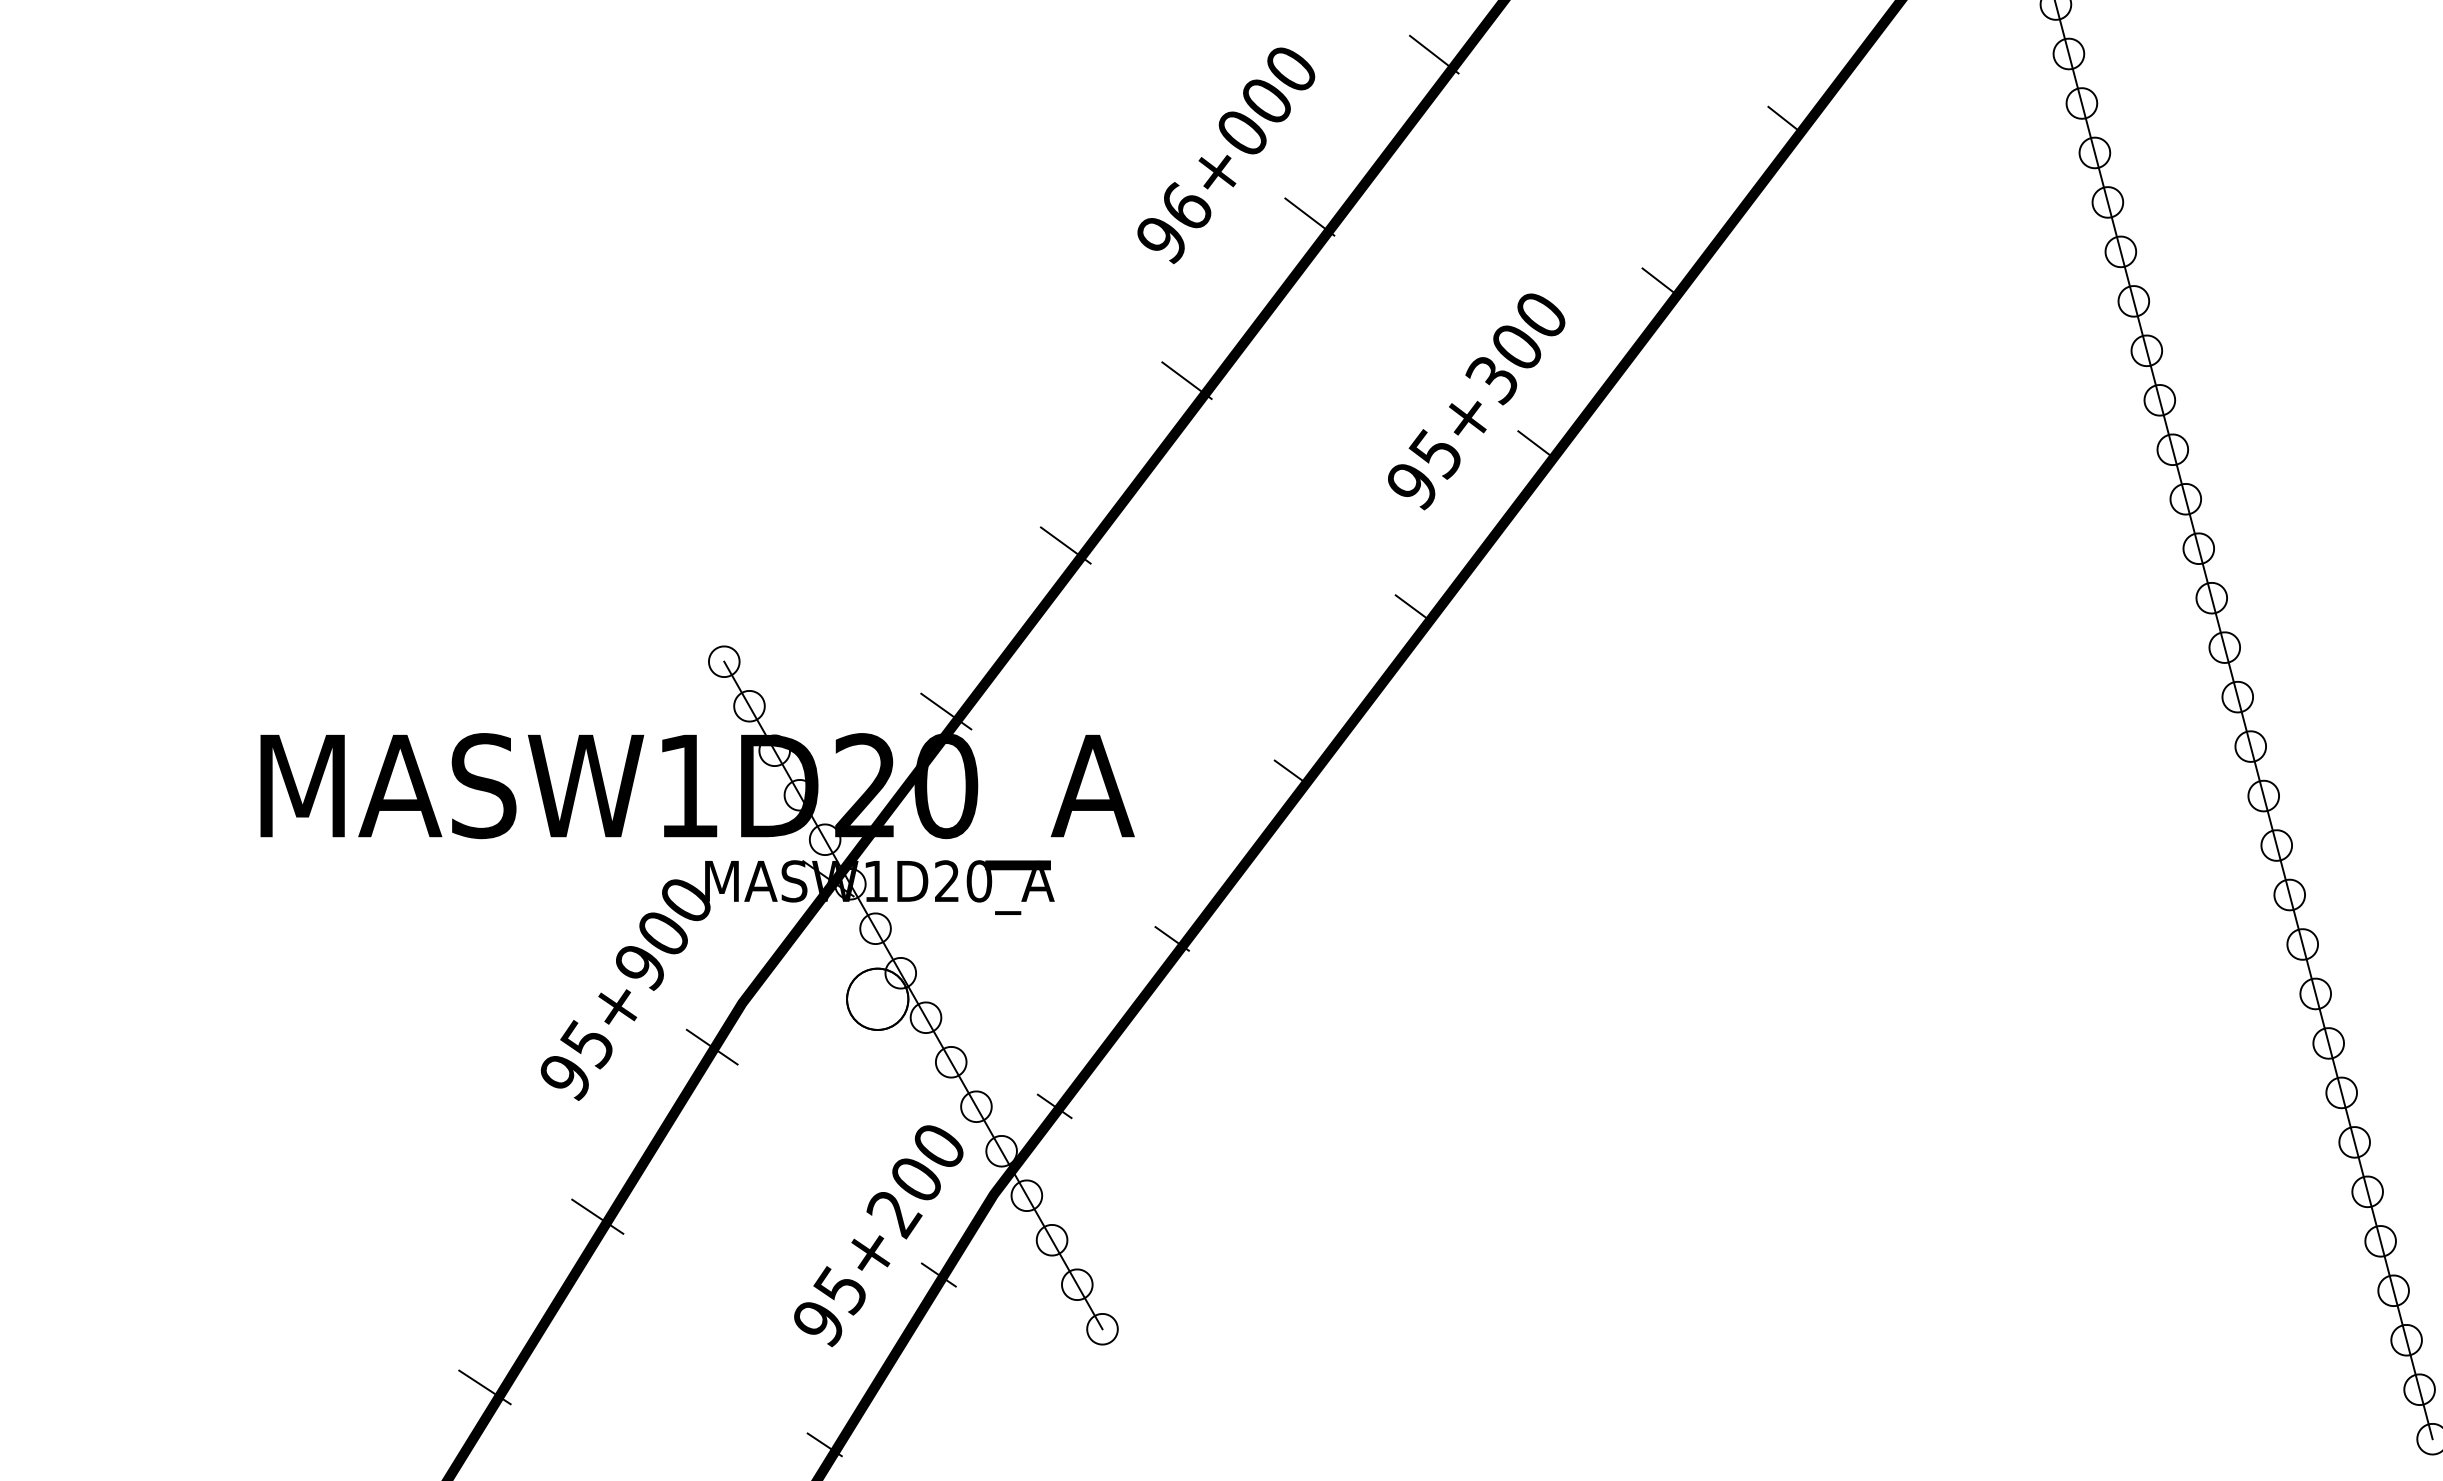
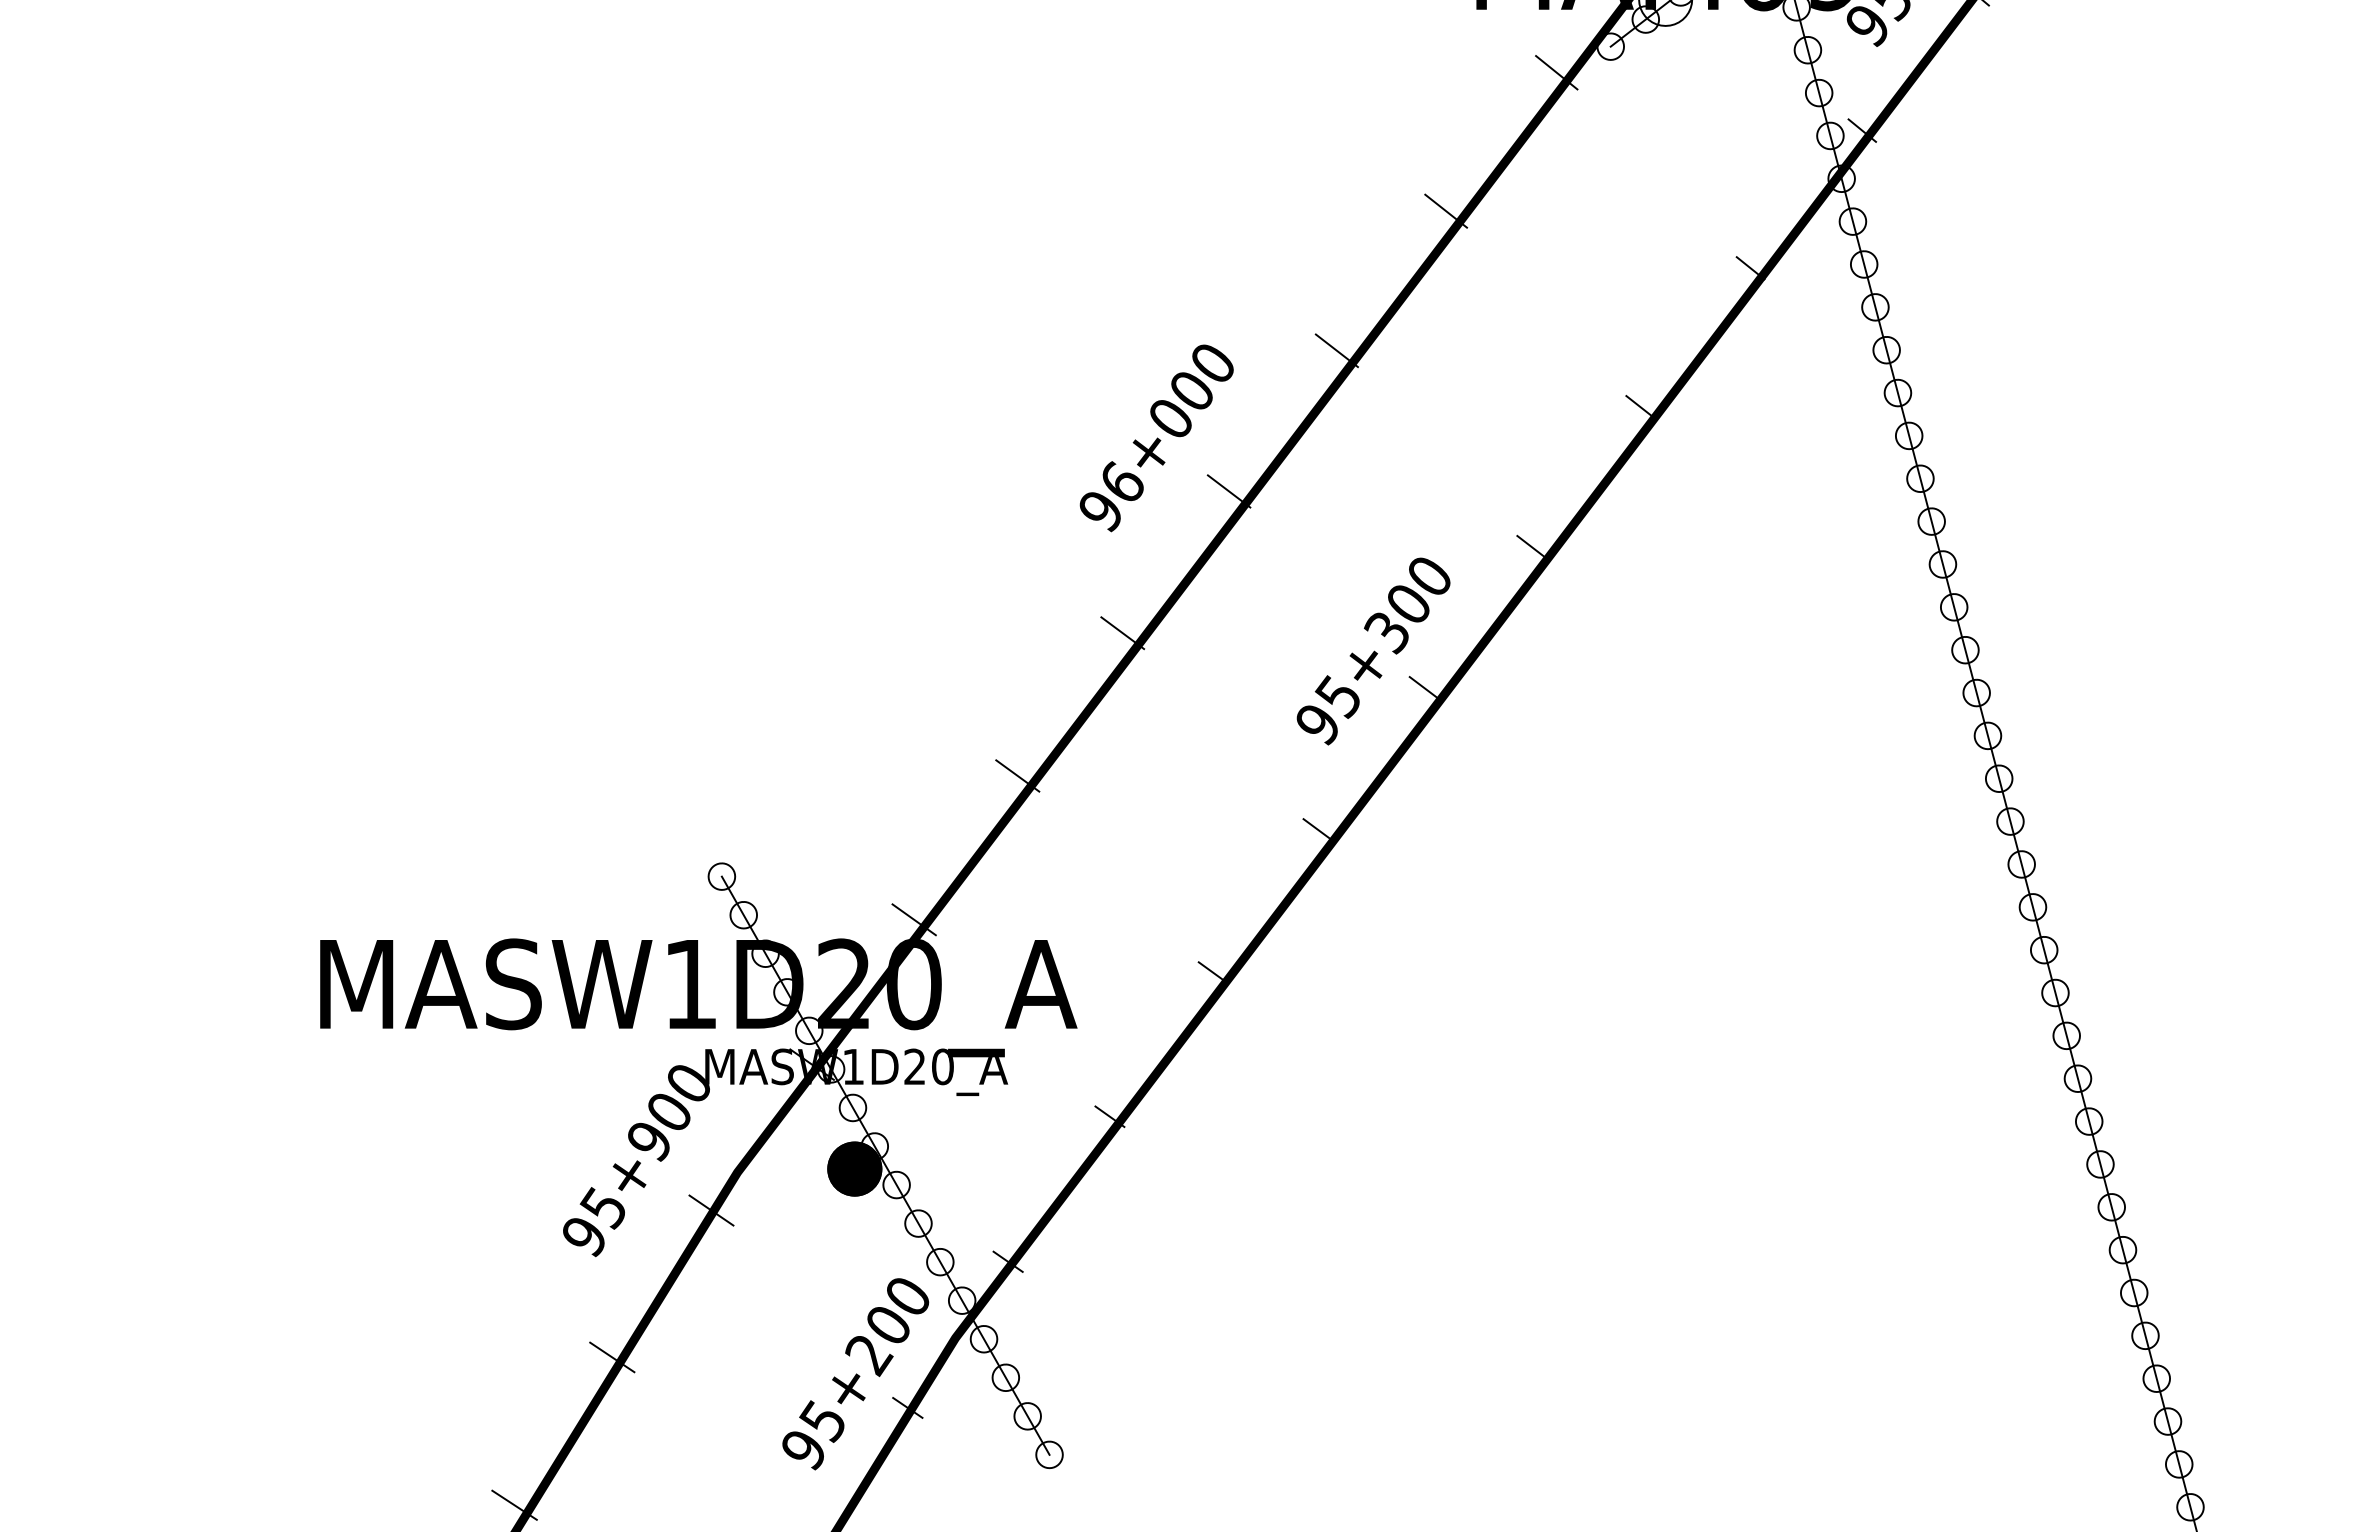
fill: (877, 998) -> (854, 1168), added
fill: (877, 998) -> (854, 1168), added

